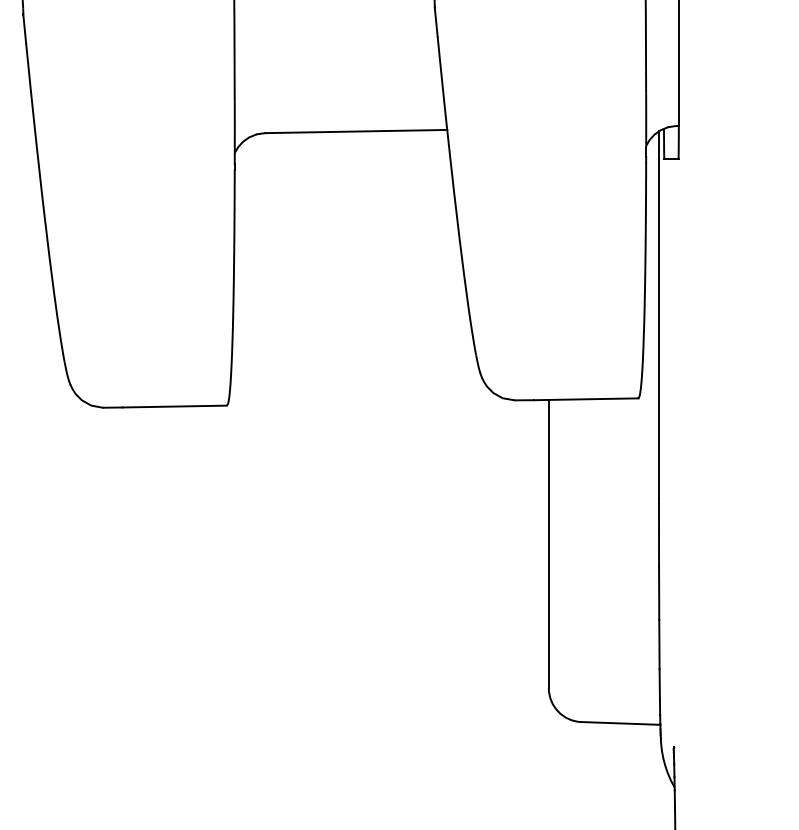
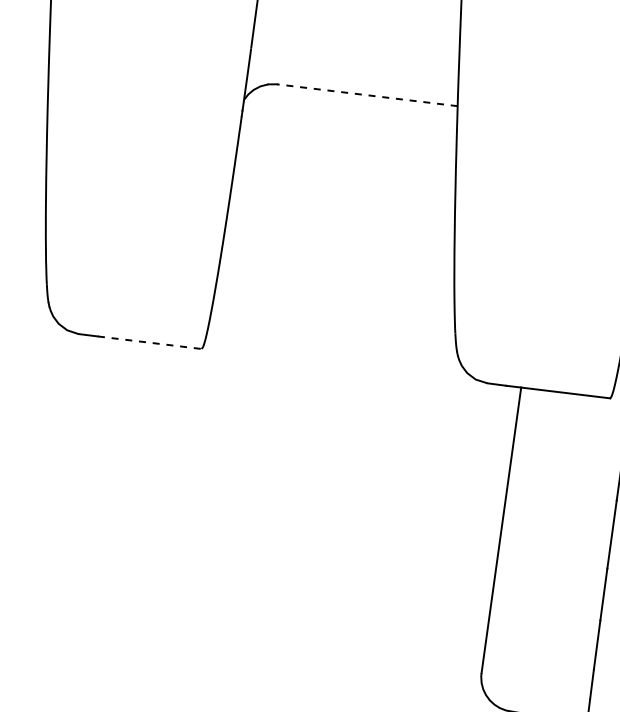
line: (355, 131) -> (366, 95), solid -> dashed
line: (175, 406) -> (150, 342), solid -> dashed

